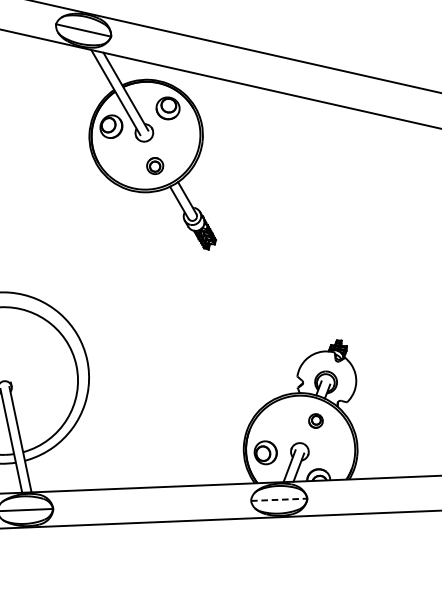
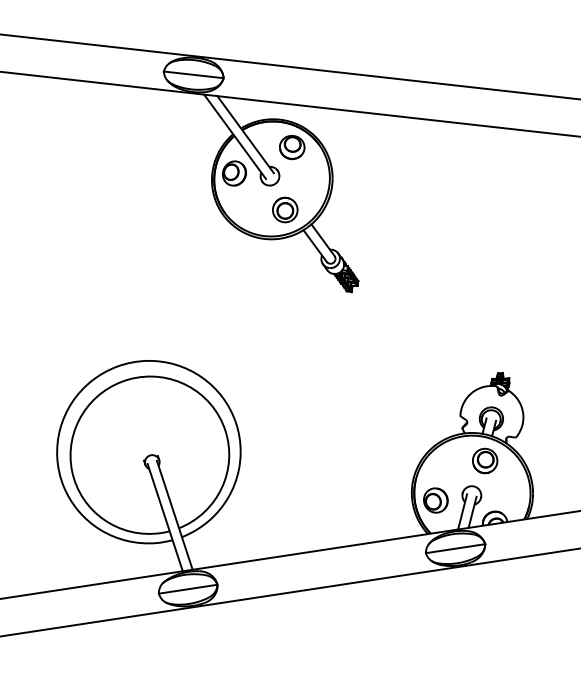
part: (155, 165) -> (285, 209), size x1.43
part: (316, 420) -> (485, 460), size x1.67
line: (280, 499) -> (456, 548), dashed -> solid

